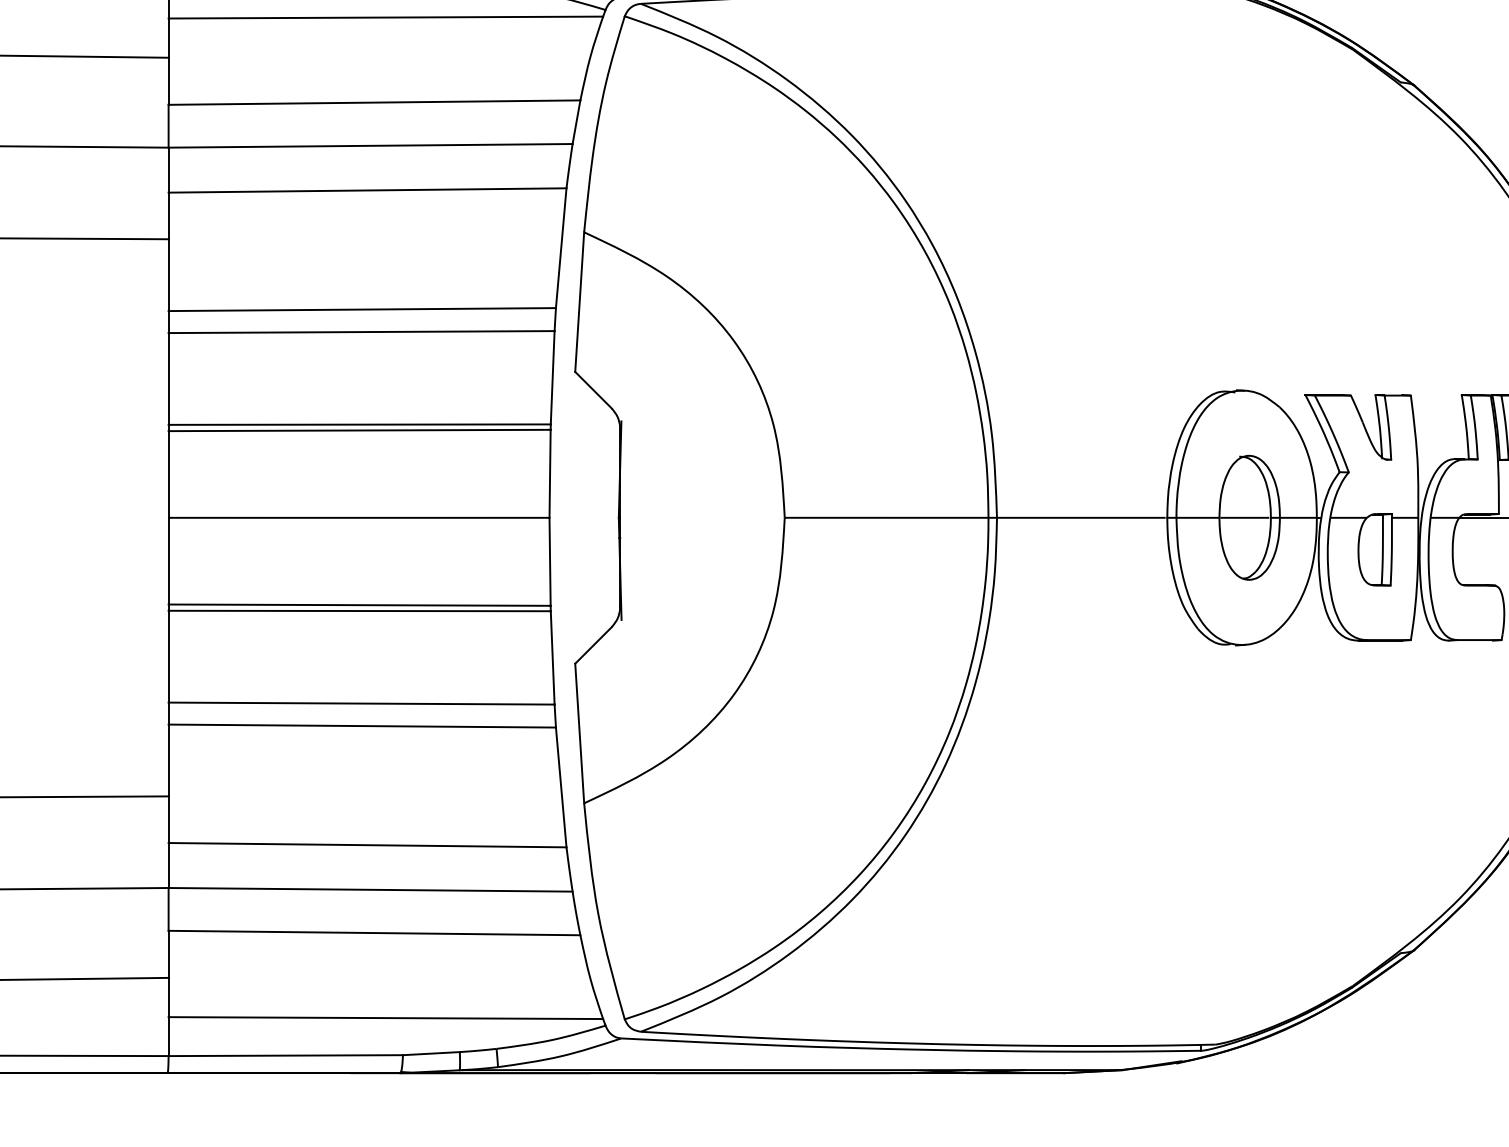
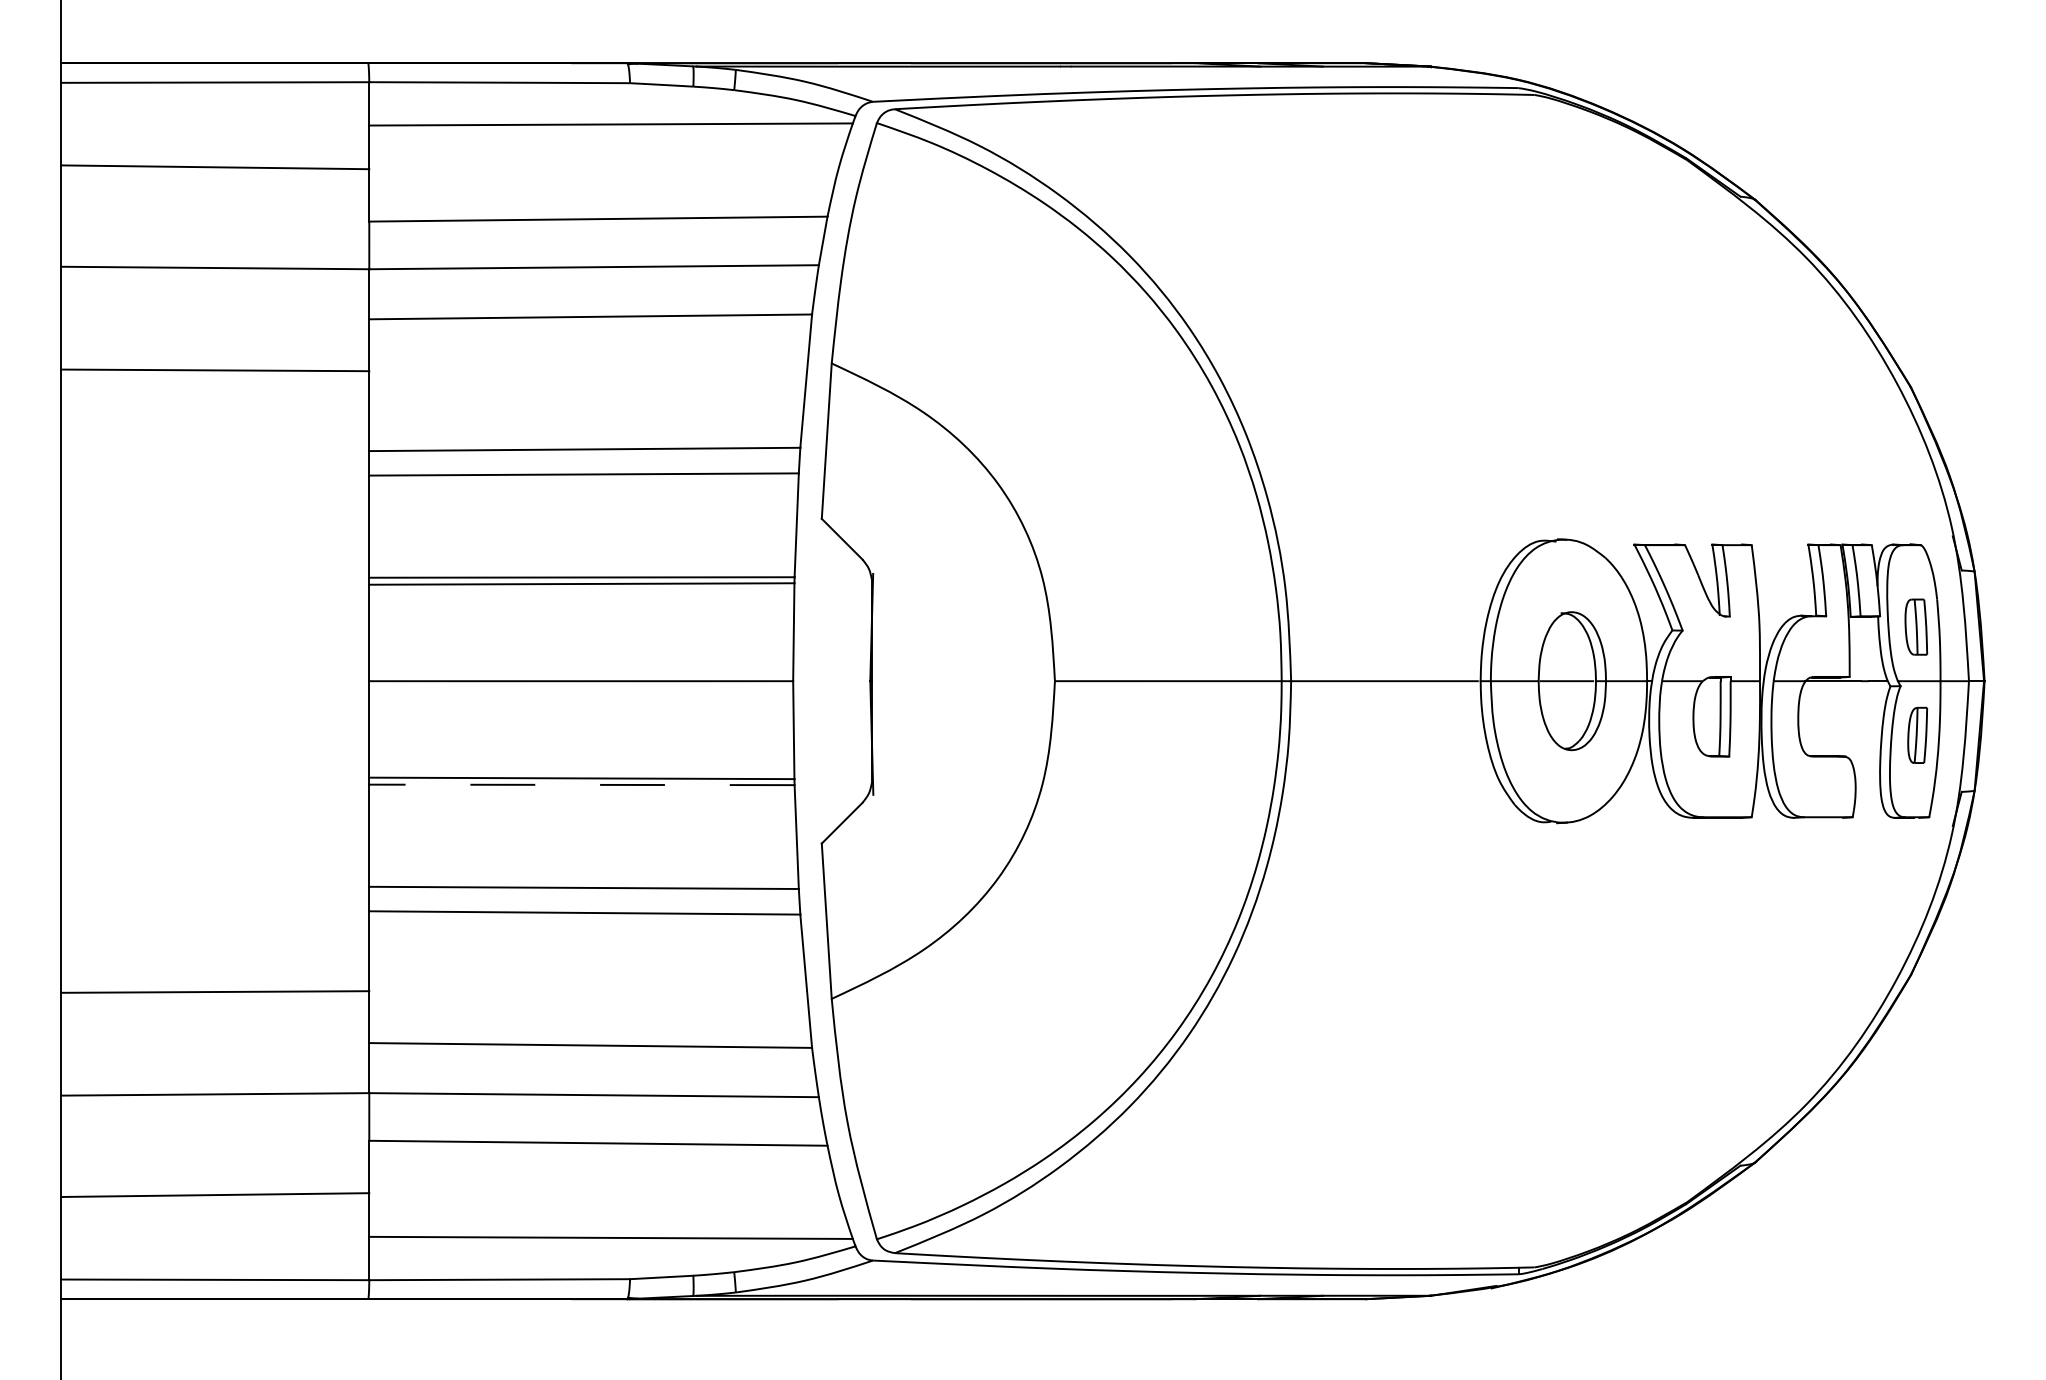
line: (359, 610) -> (581, 784), solid -> dashed

